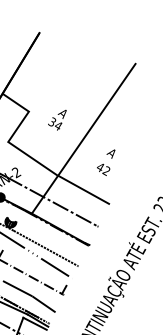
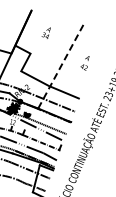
text: (55, 118) -> (45, 32), moved
line: (83, 137) -> (61, 64), solid -> dashed
text: (104, 162) -> (84, 63), moved

